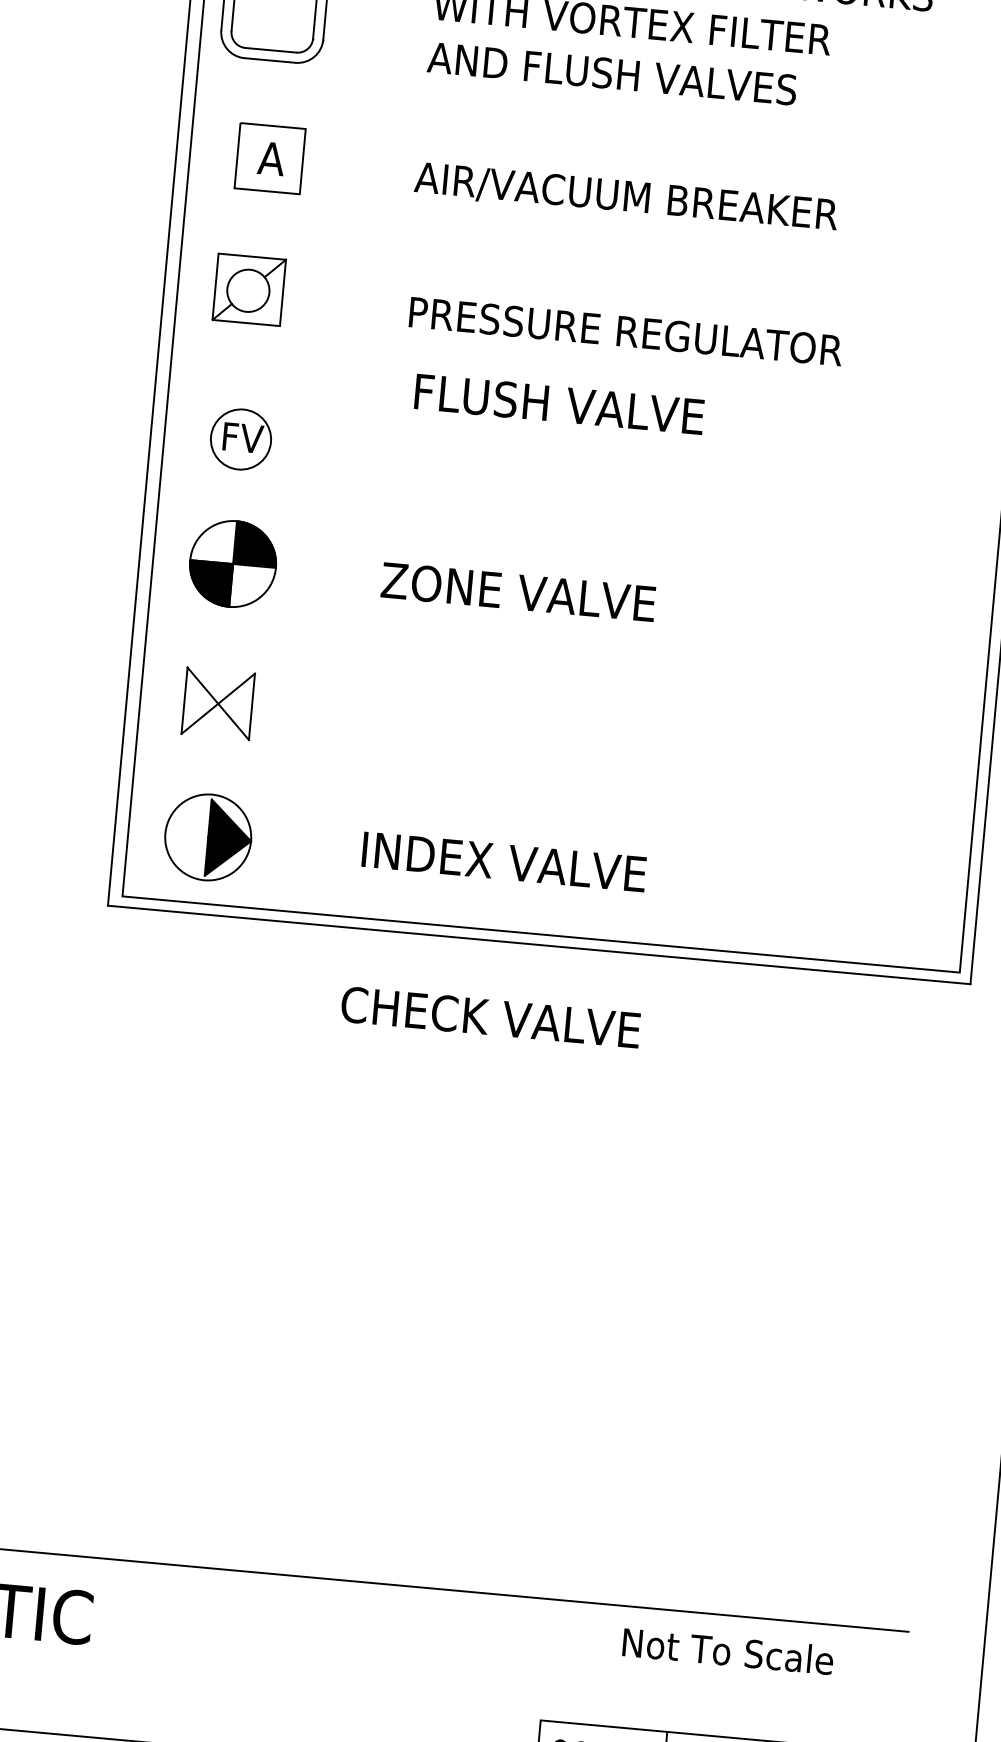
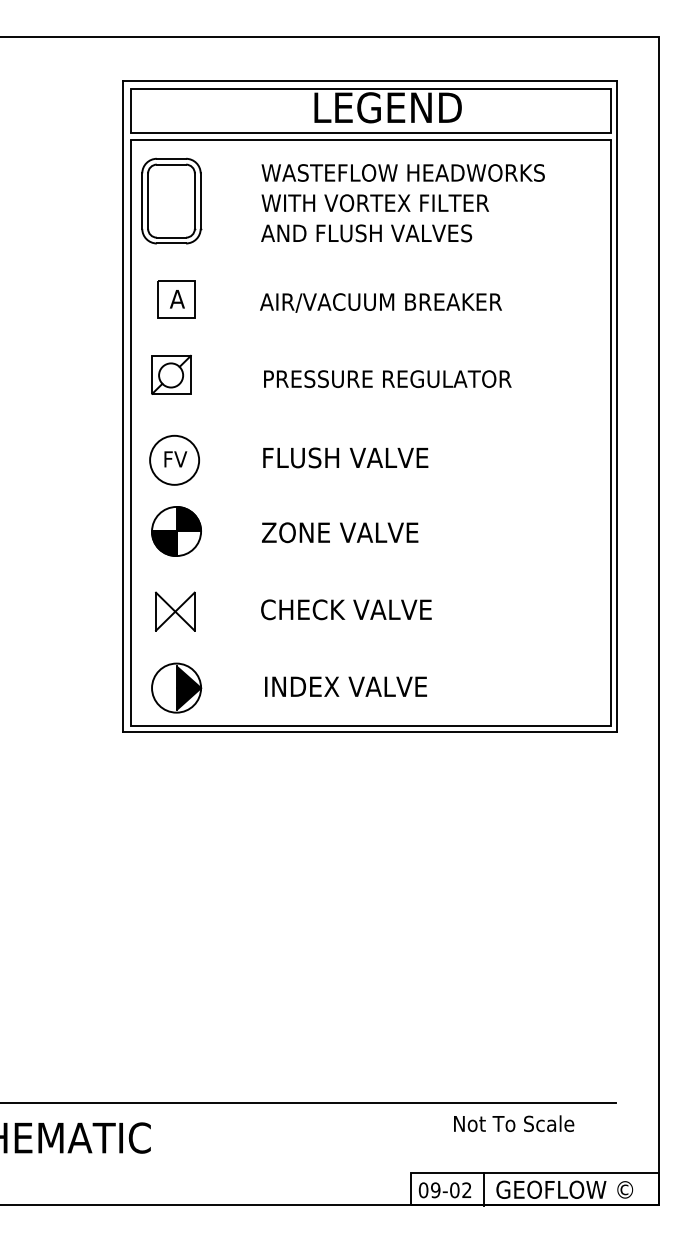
text: (559, 403) -> (345, 457), moved
circle: (240, 438) -> (174, 459), size x1.43
text: (490, 1016) -> (346, 609), moved

